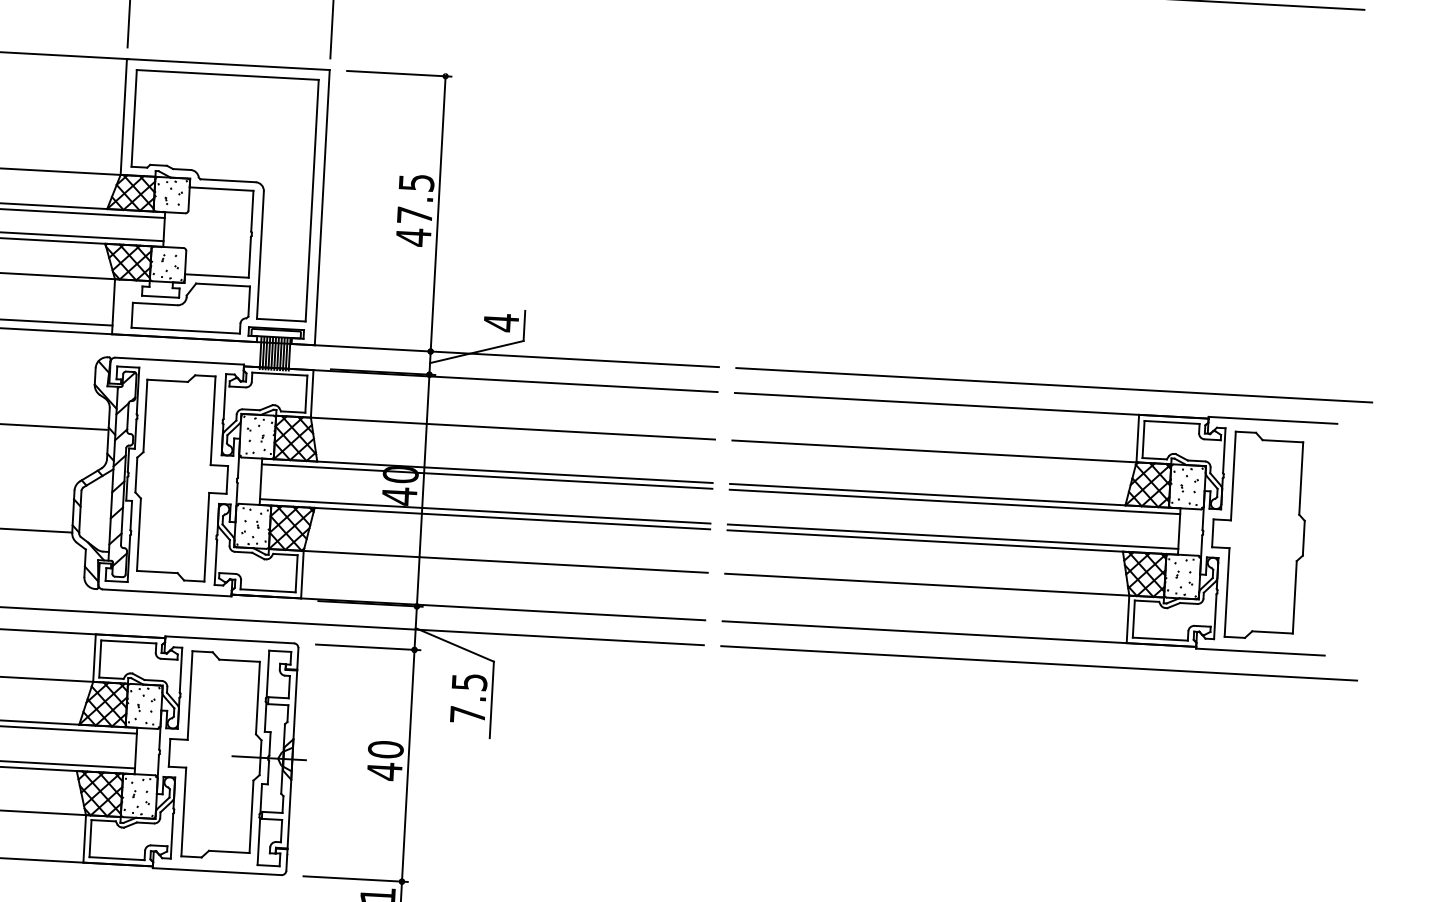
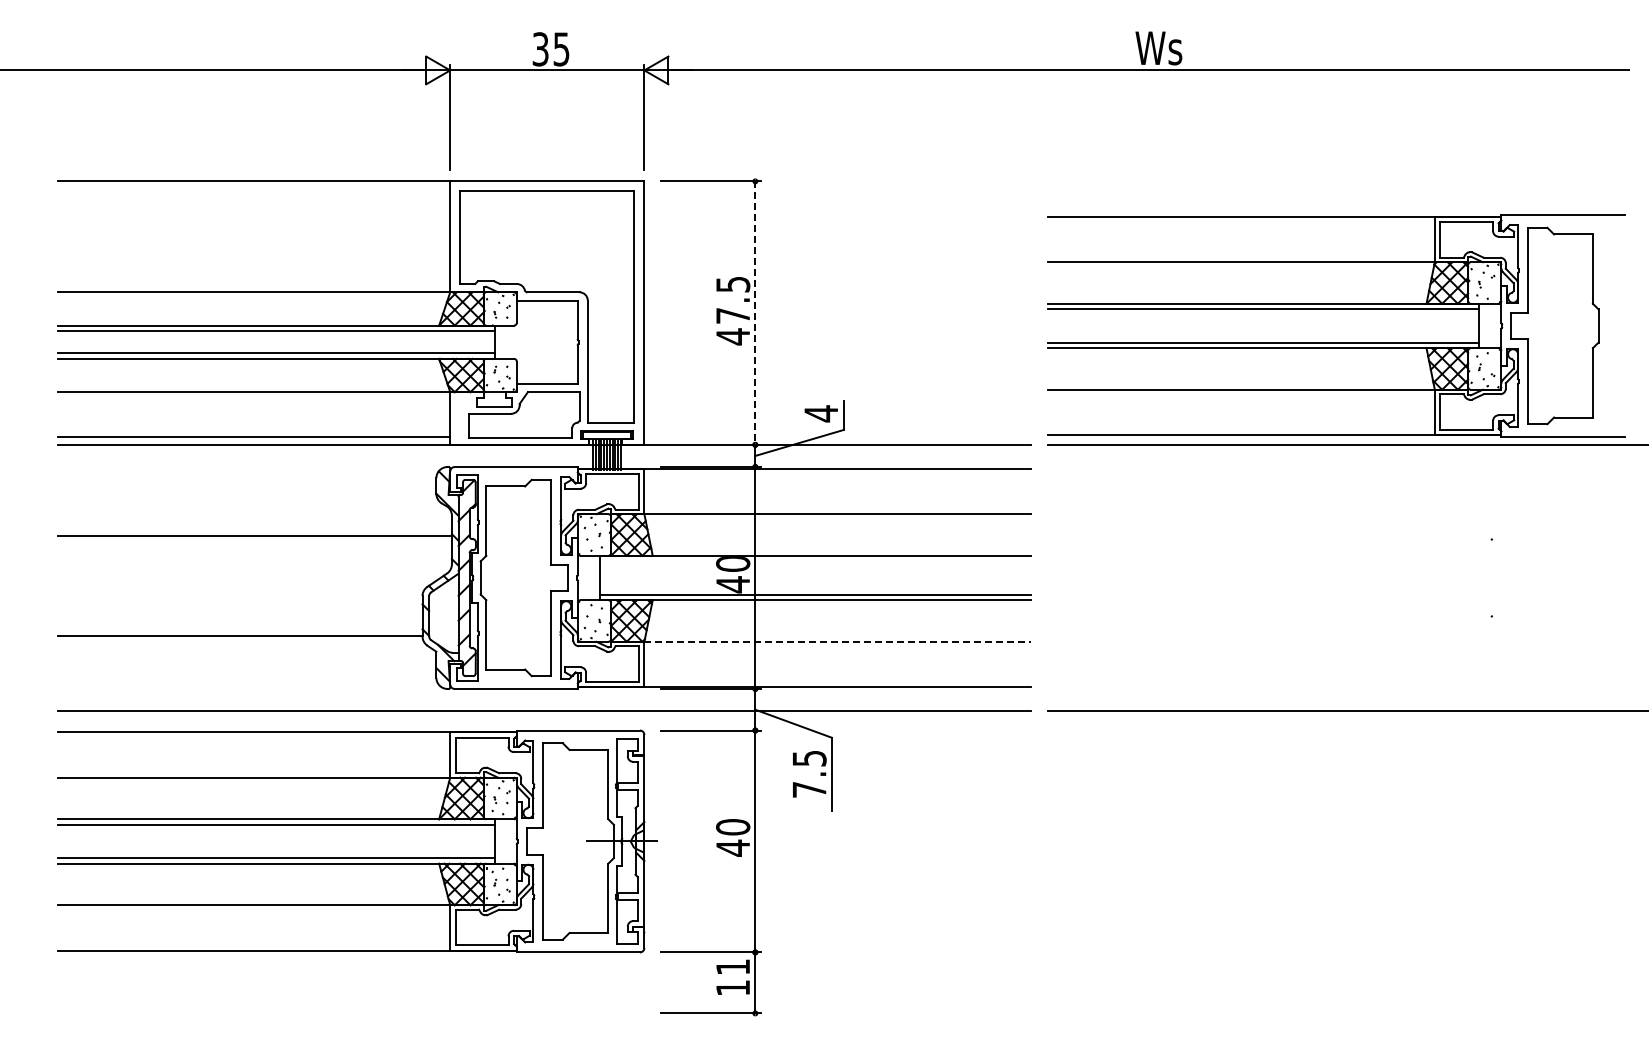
line: (438, 214) -> (755, 313), solid -> dashed
line: (486, 476) -> (815, 561), removed
part: (1031, 506) -> (1336, 309), moved
line: (506, 561) -> (838, 641), solid -> dashed

